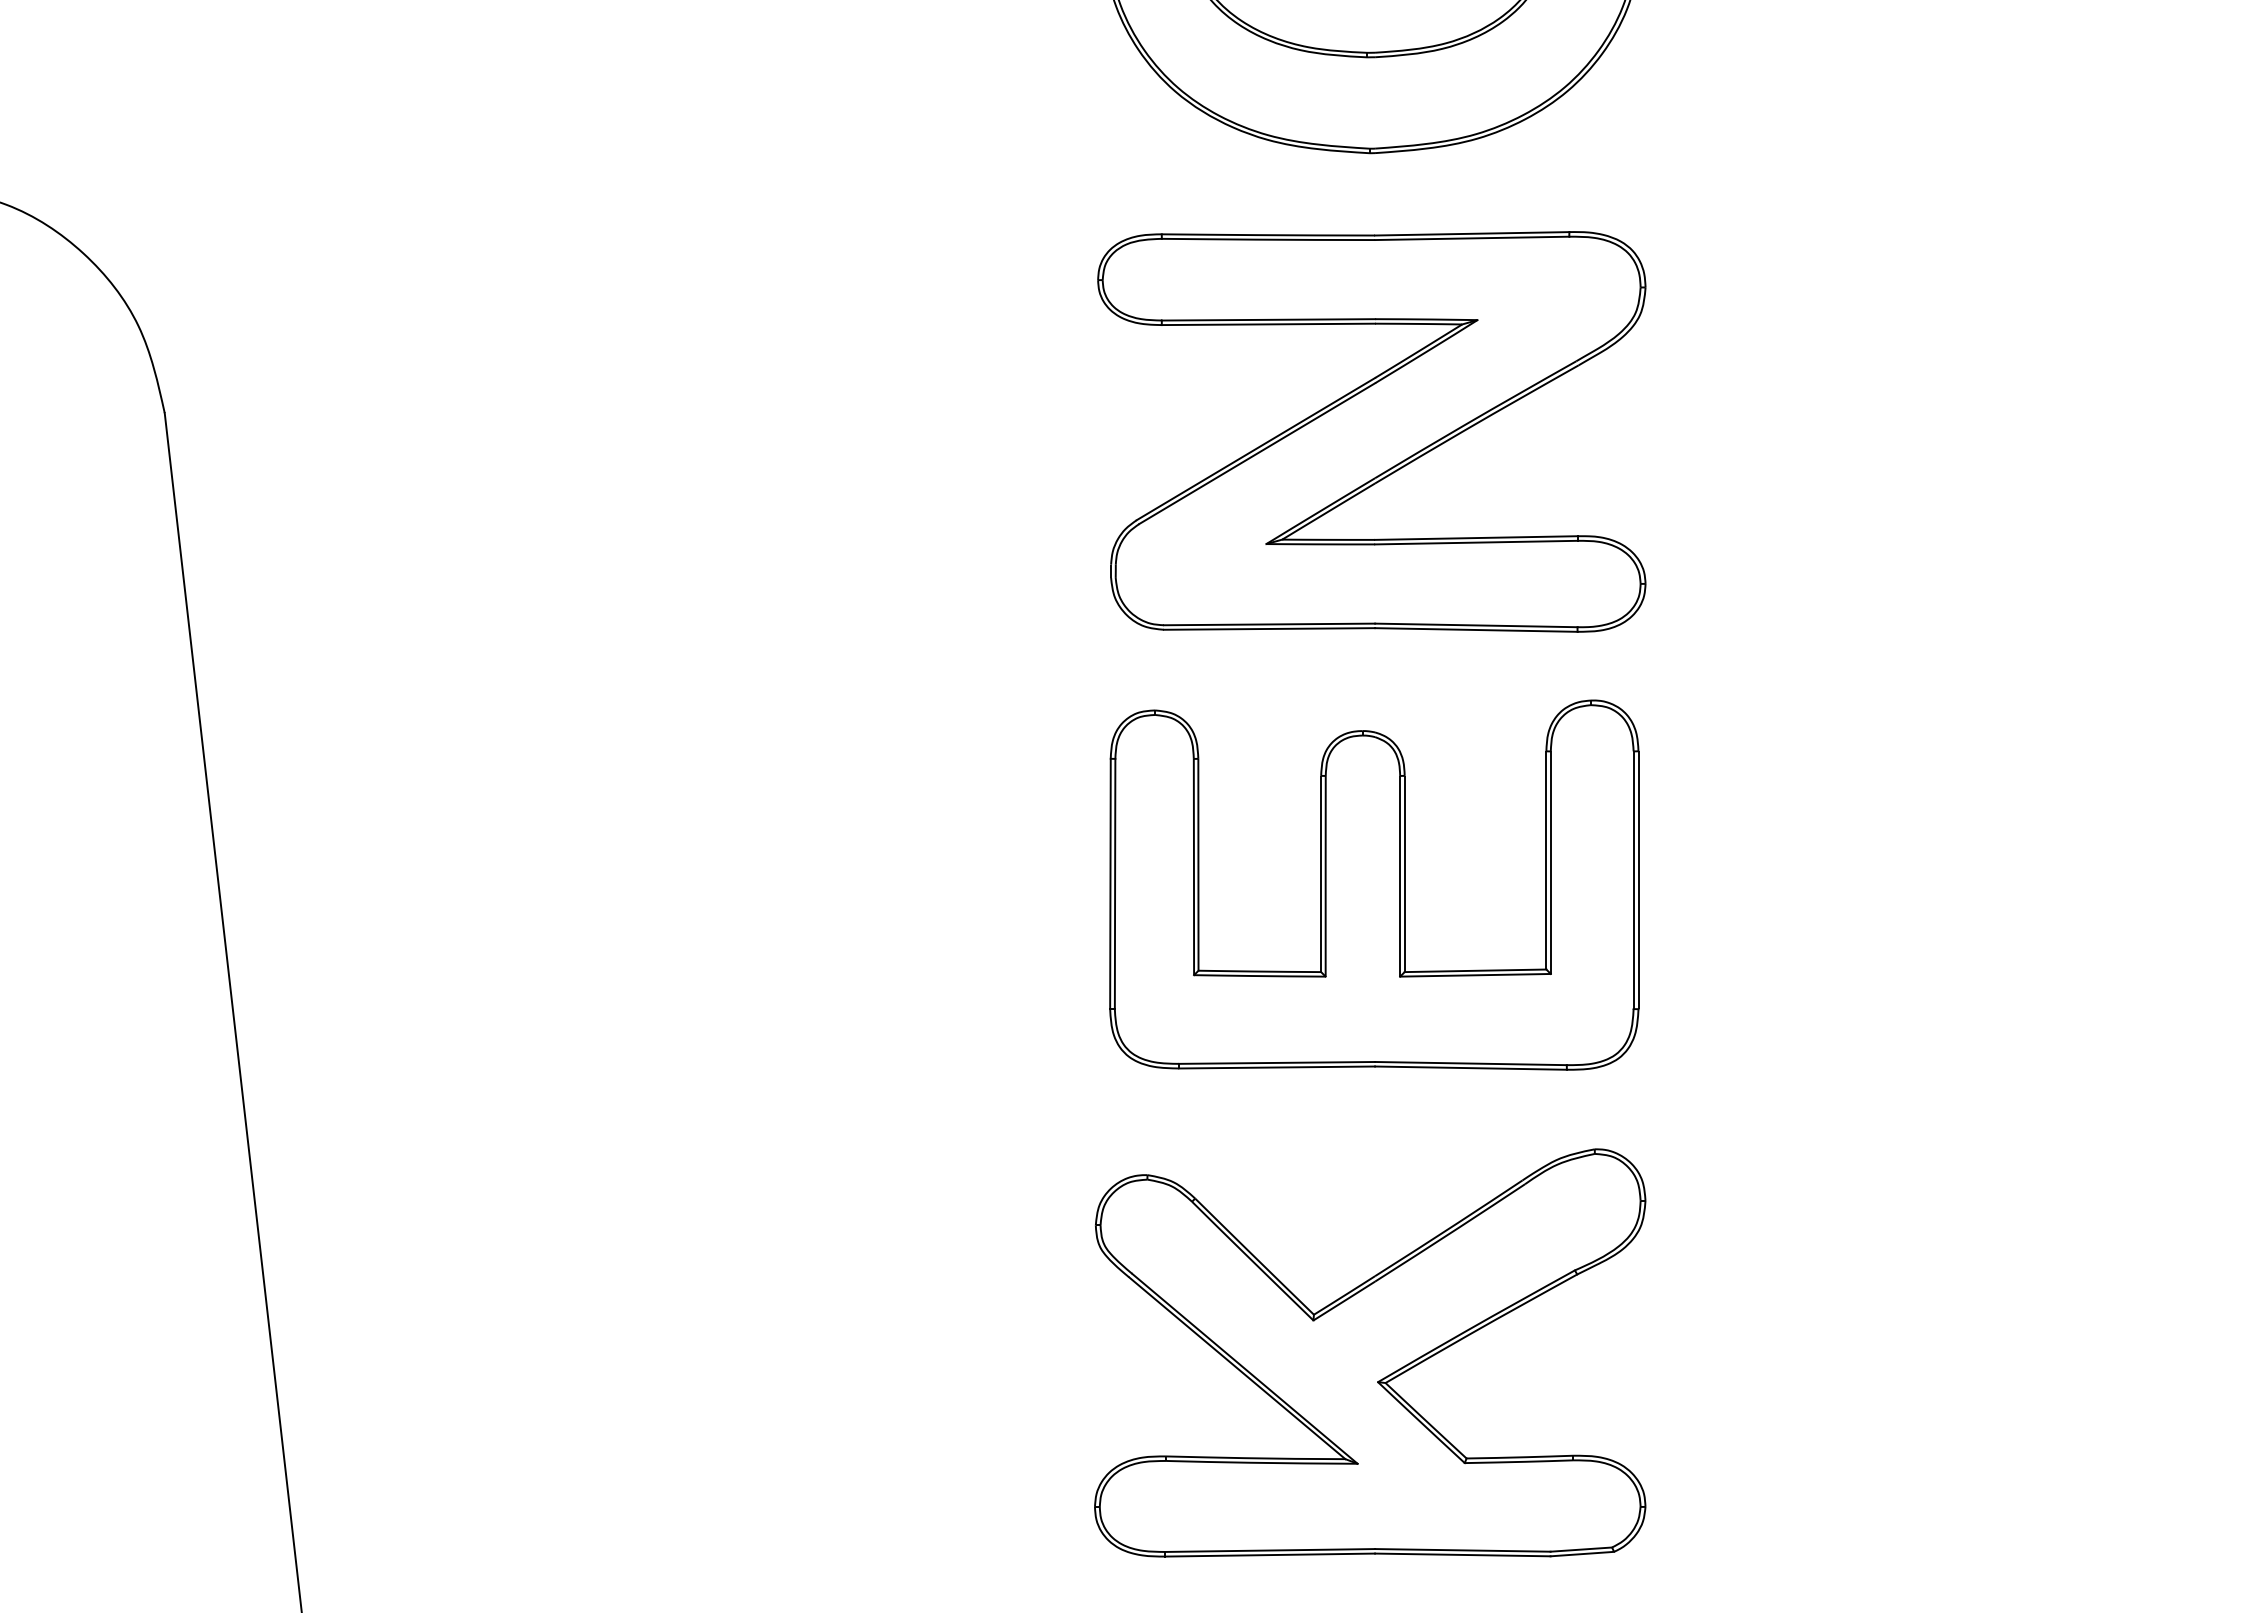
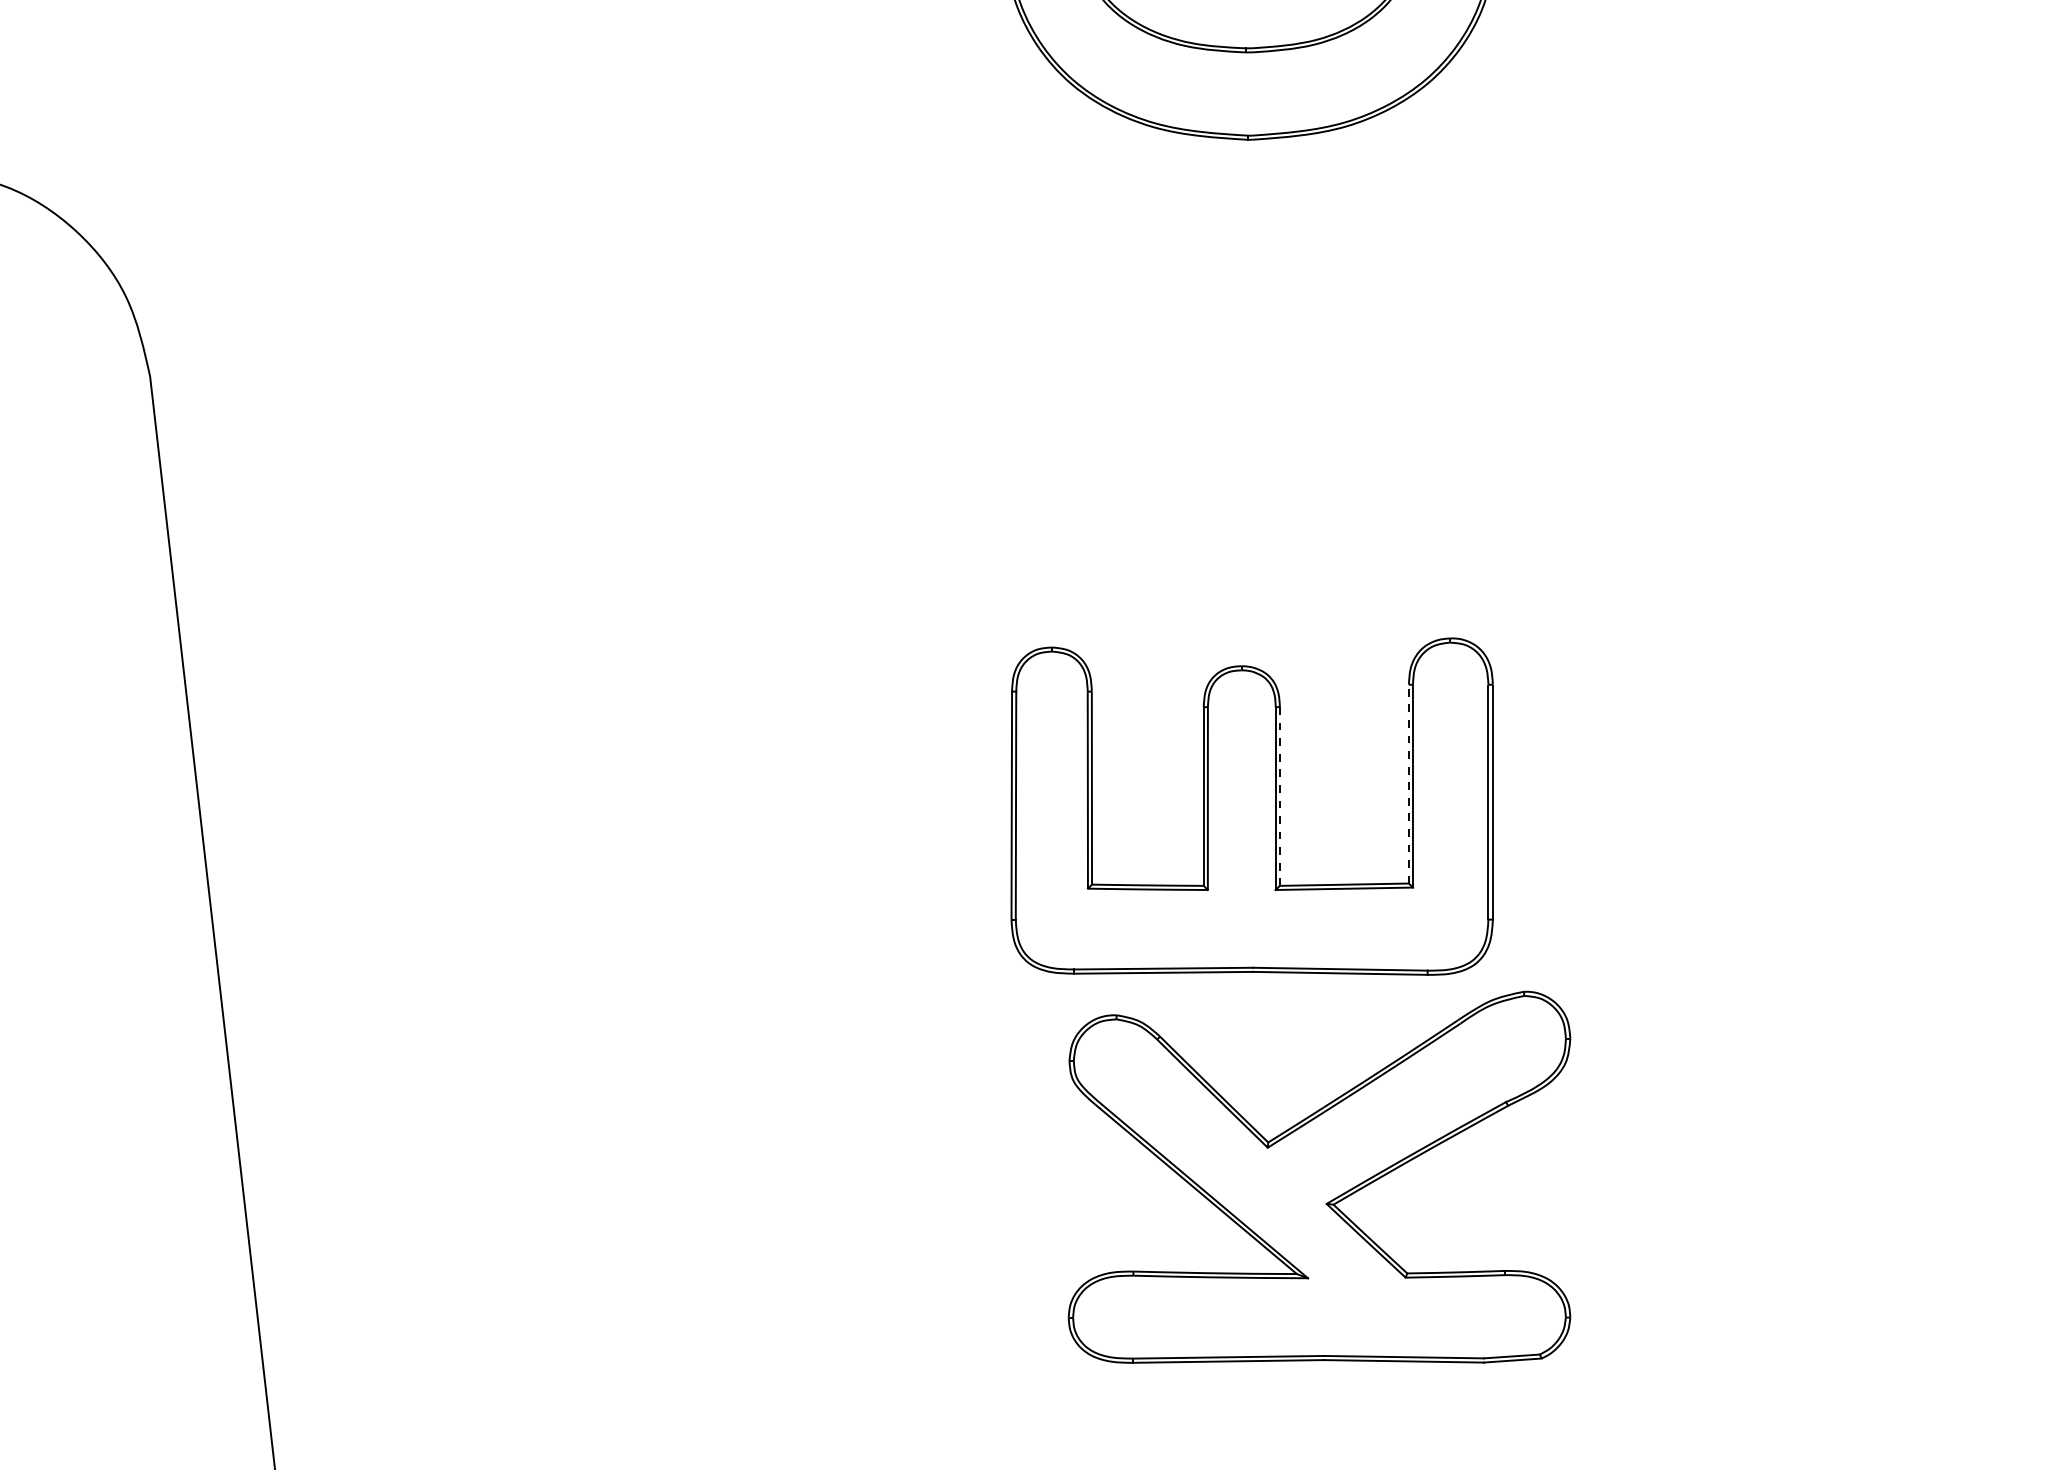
part: (1371, 431) -> (1249, 393), removed
line: (1546, 860) -> (1409, 784), solid -> dashed
line: (1404, 874) -> (1279, 796), solid -> dashed
part: (1370, 1352) -> (1319, 1176), moved

